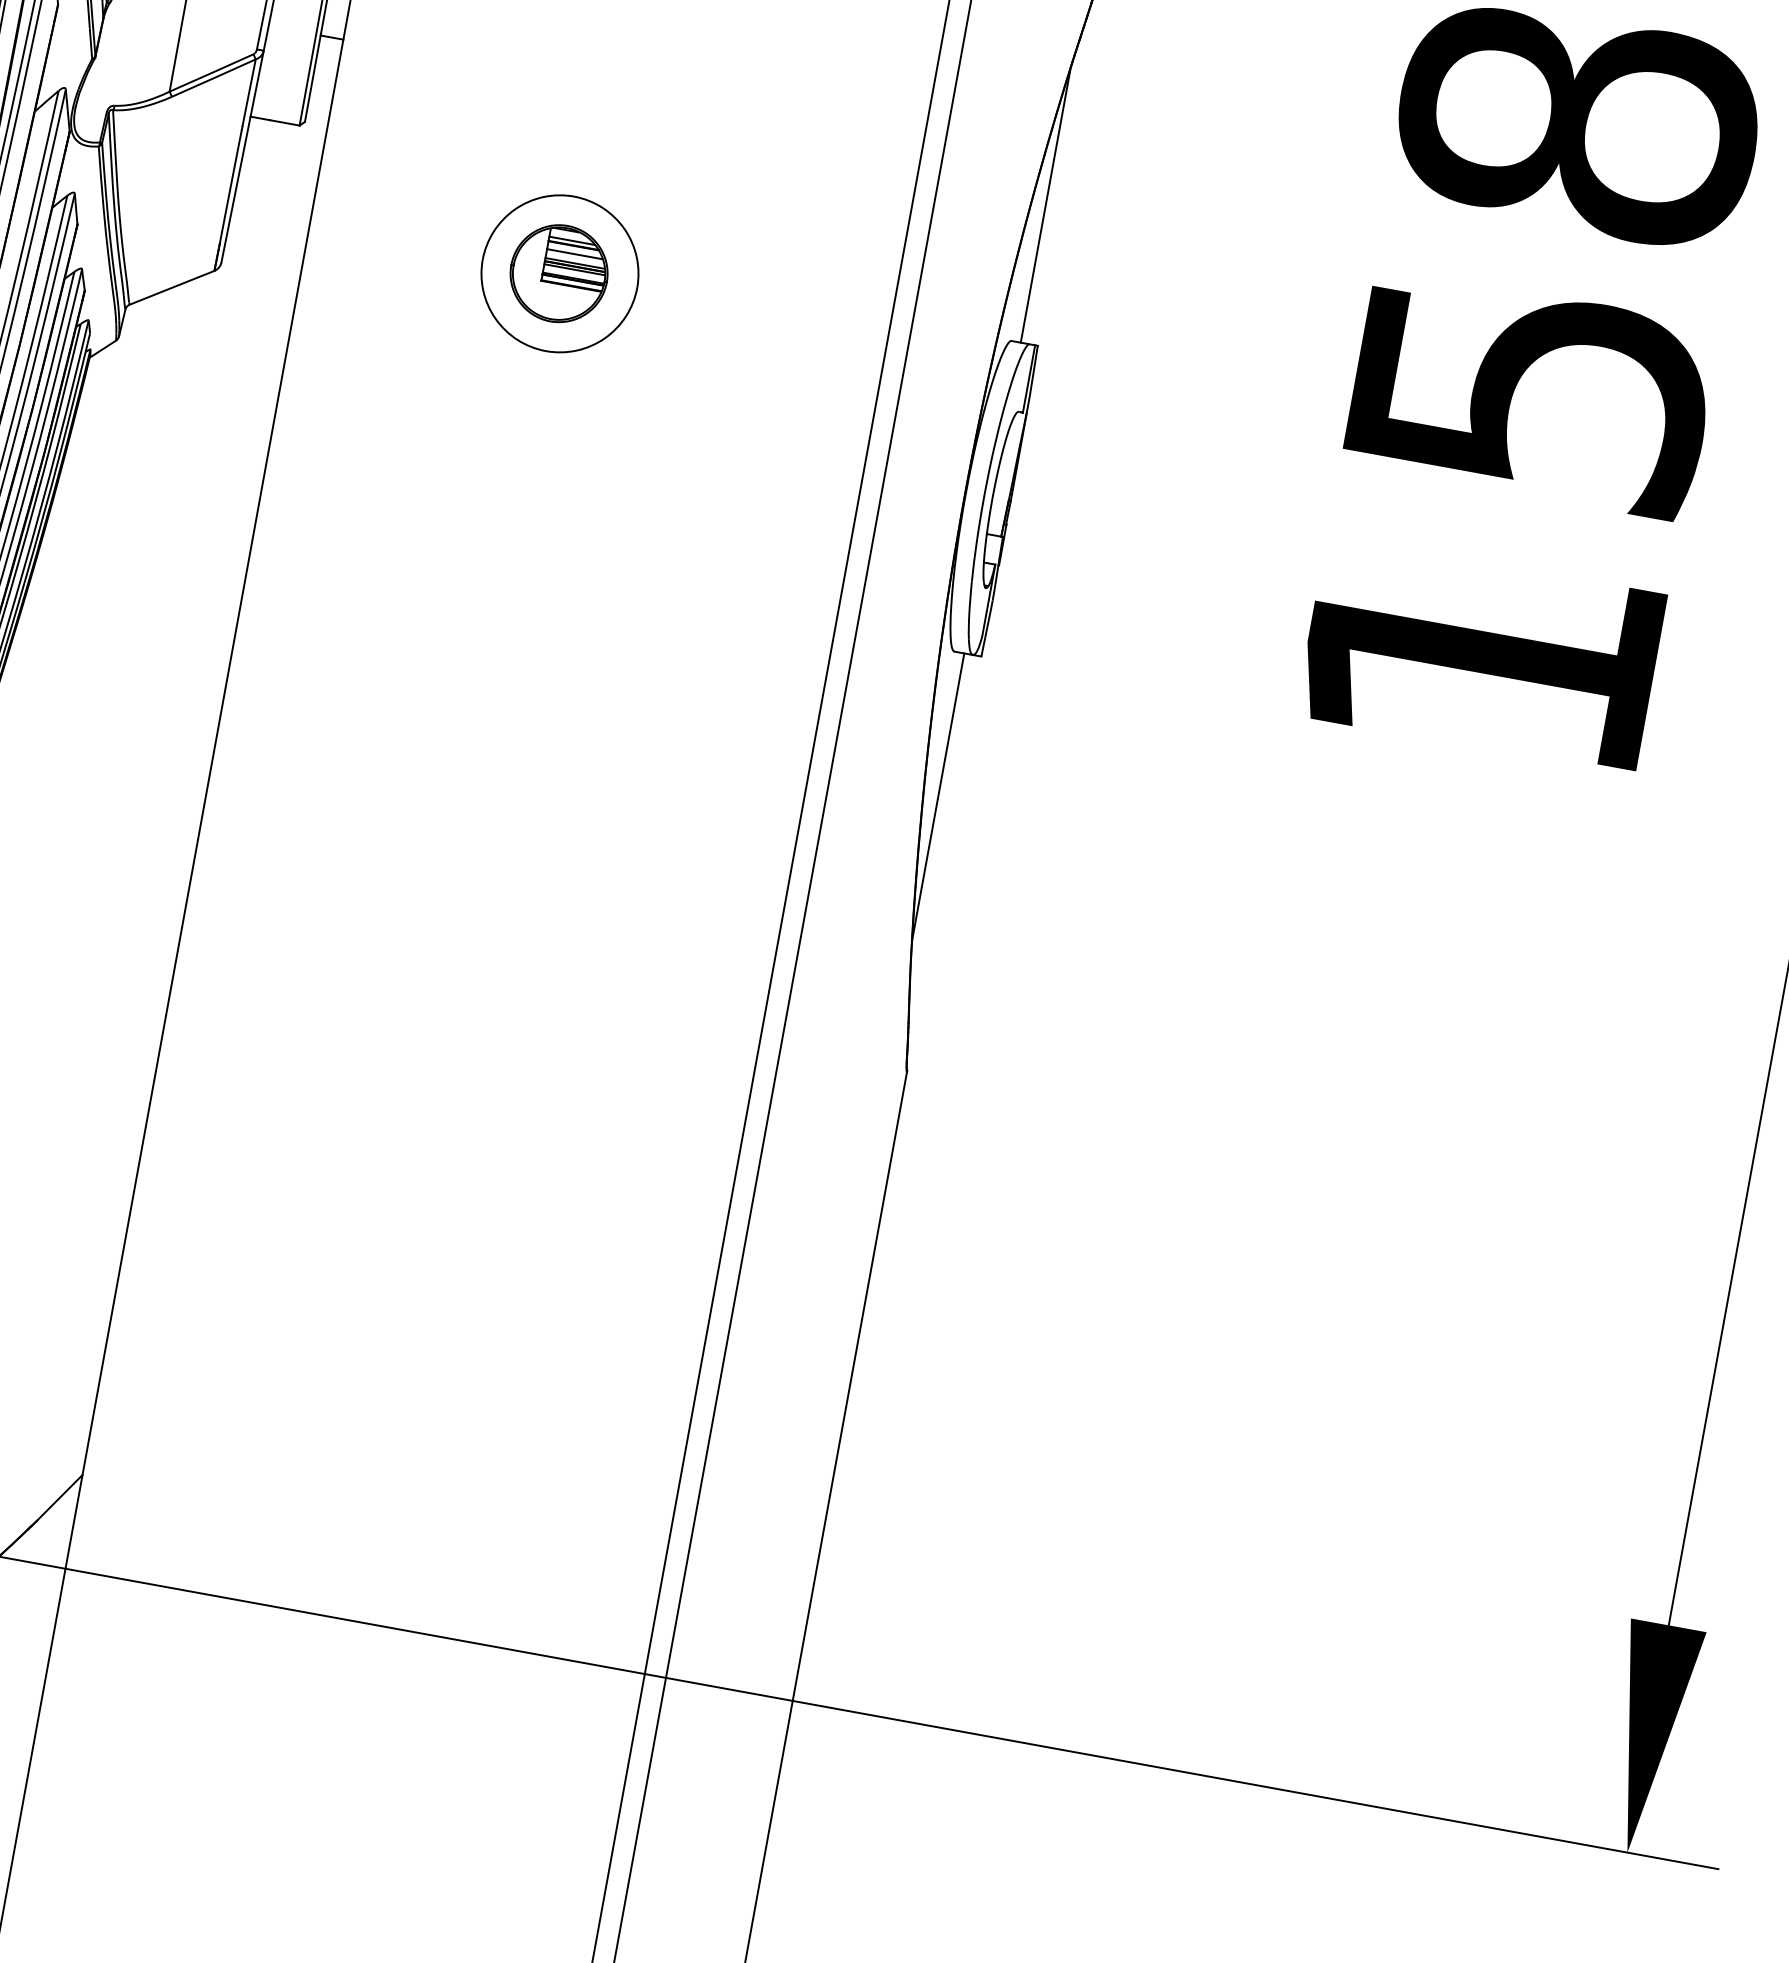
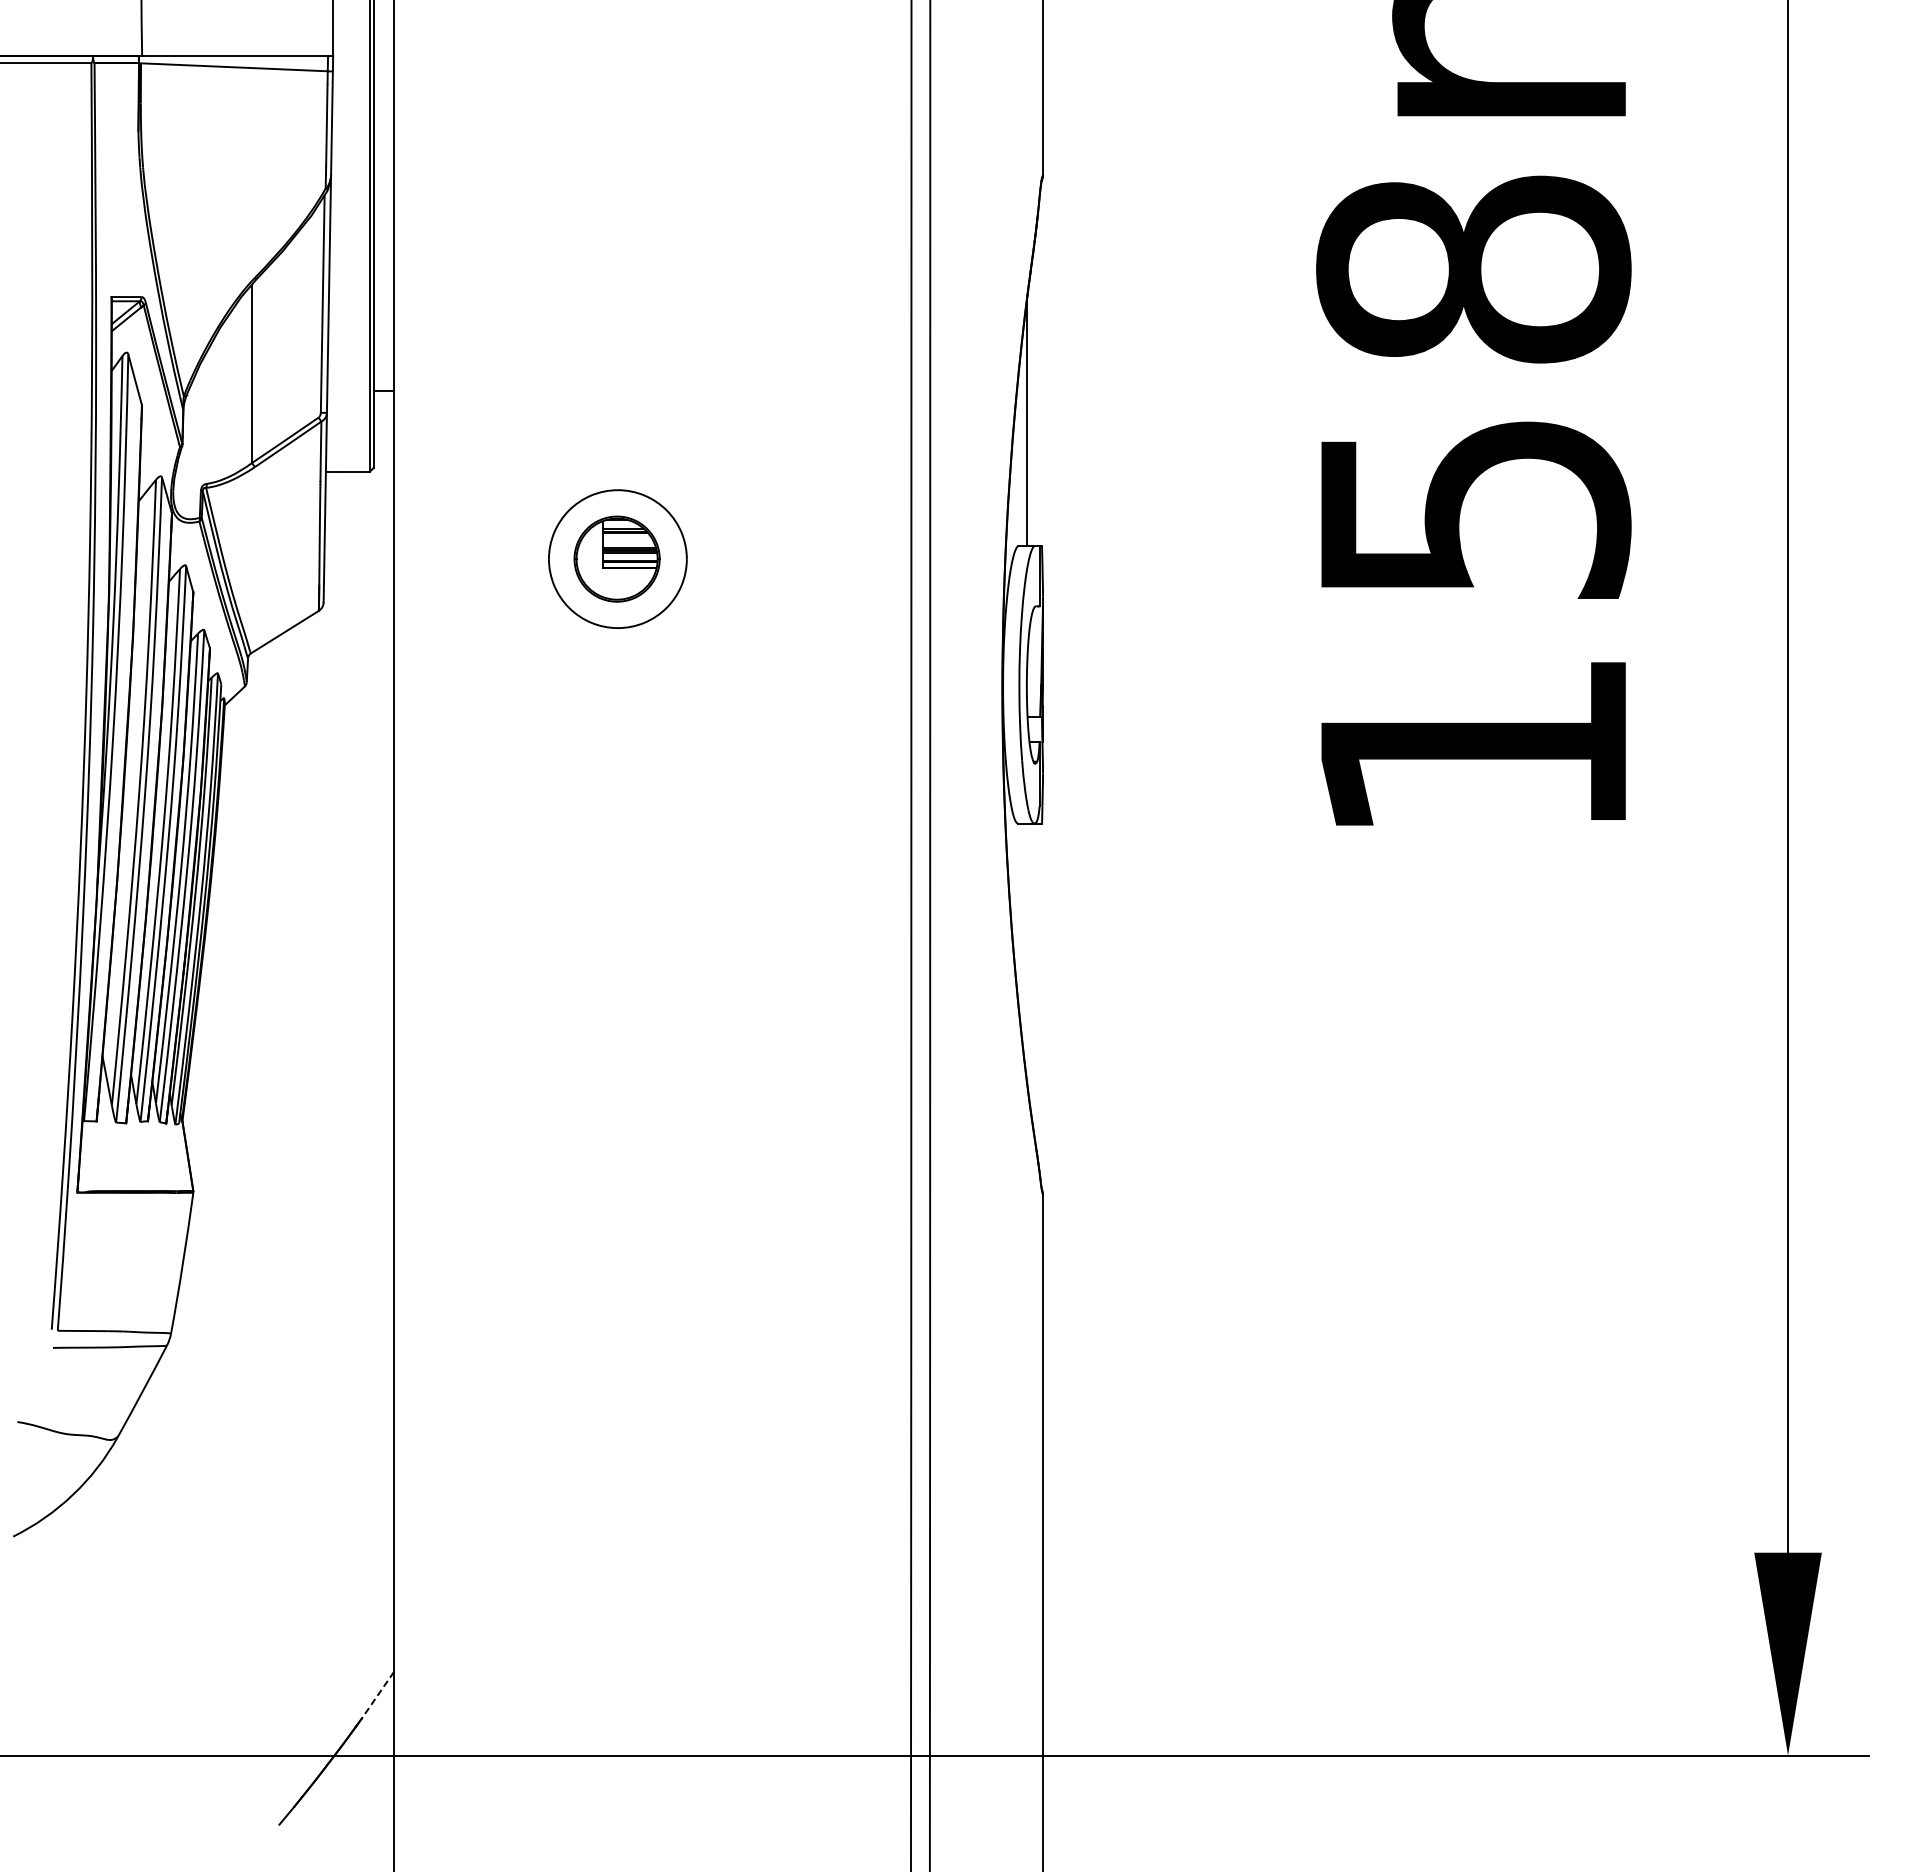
line: (574, 253) -> (627, 539), removed
line: (937, 796) -> (1026, 951), removed
line: (59, 1498) -> (377, 1695), solid -> dashed

